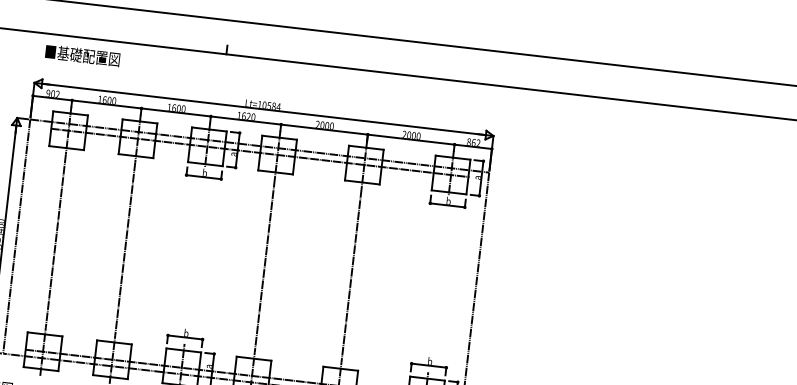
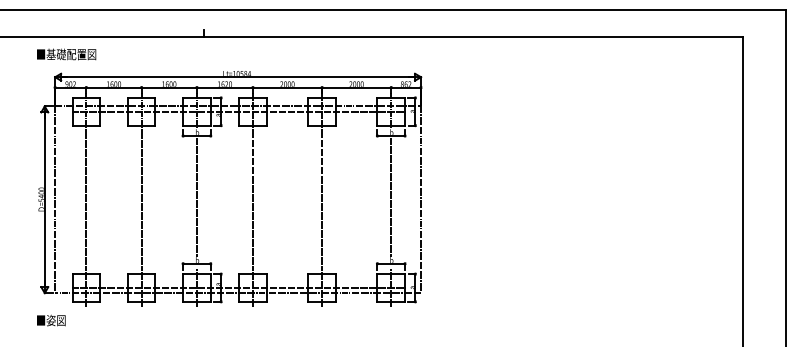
text: (82, 55) -> (66, 54), moved
line: (194, 254) -> (196, 197), added
line: (438, 282) -> (391, 197), added

